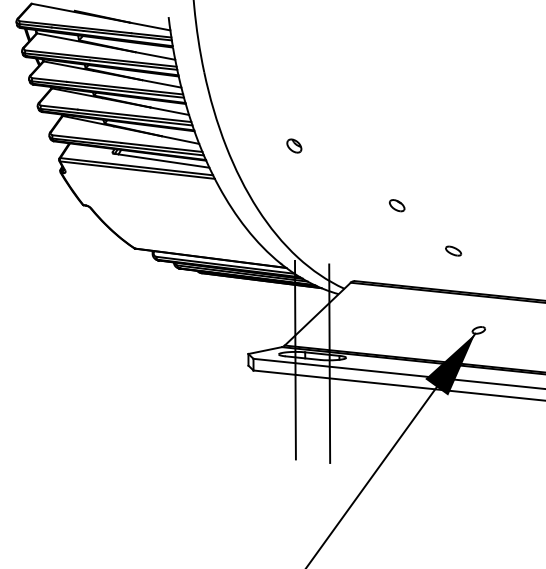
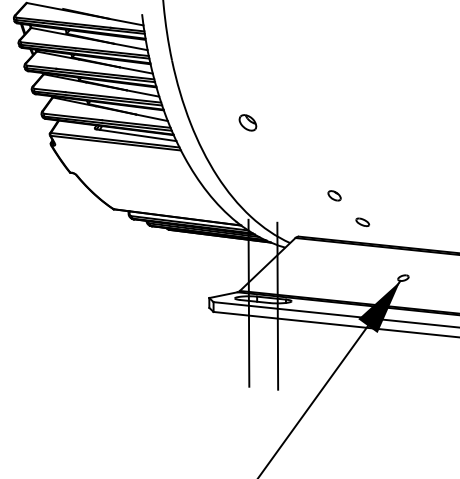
part: (294, 145) -> (248, 122), size x1.4
part: (396, 205) -> (334, 195), moved
part: (453, 250) -> (362, 221), moved

